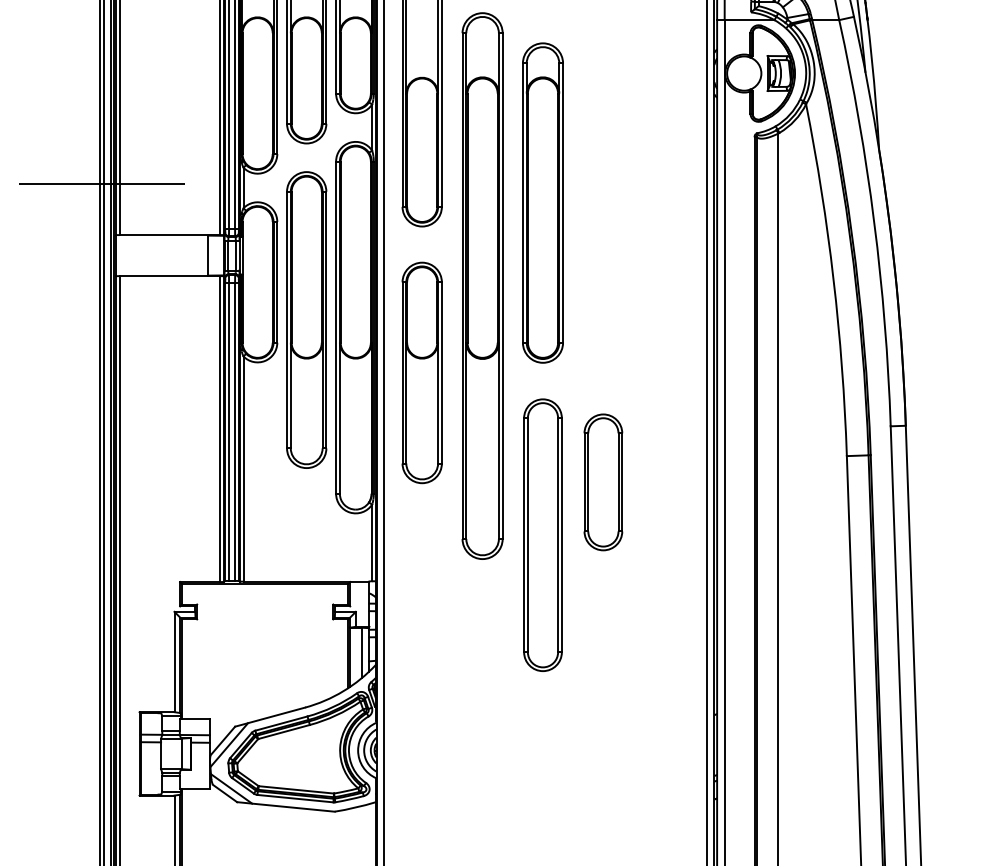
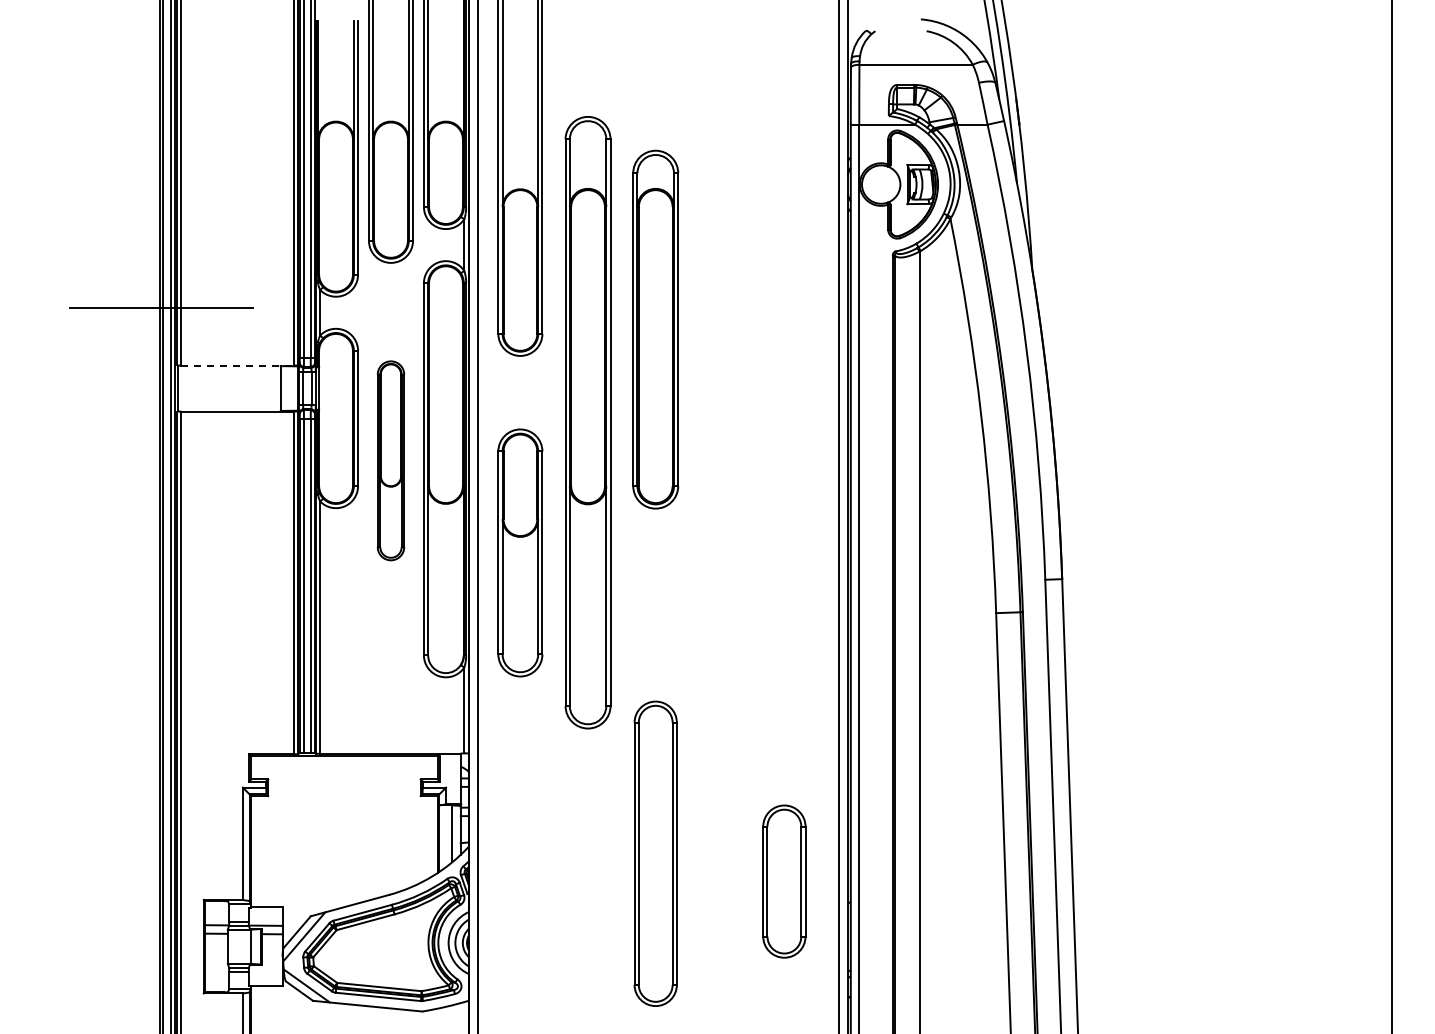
line: (170, 235) -> (238, 365), solid -> dashed
part: (306, 319) -> (390, 460), size x0.6
part: (422, 372) -> (520, 552), moved
part: (603, 482) -> (784, 881), moved
part: (542, 534) -> (655, 853), moved

